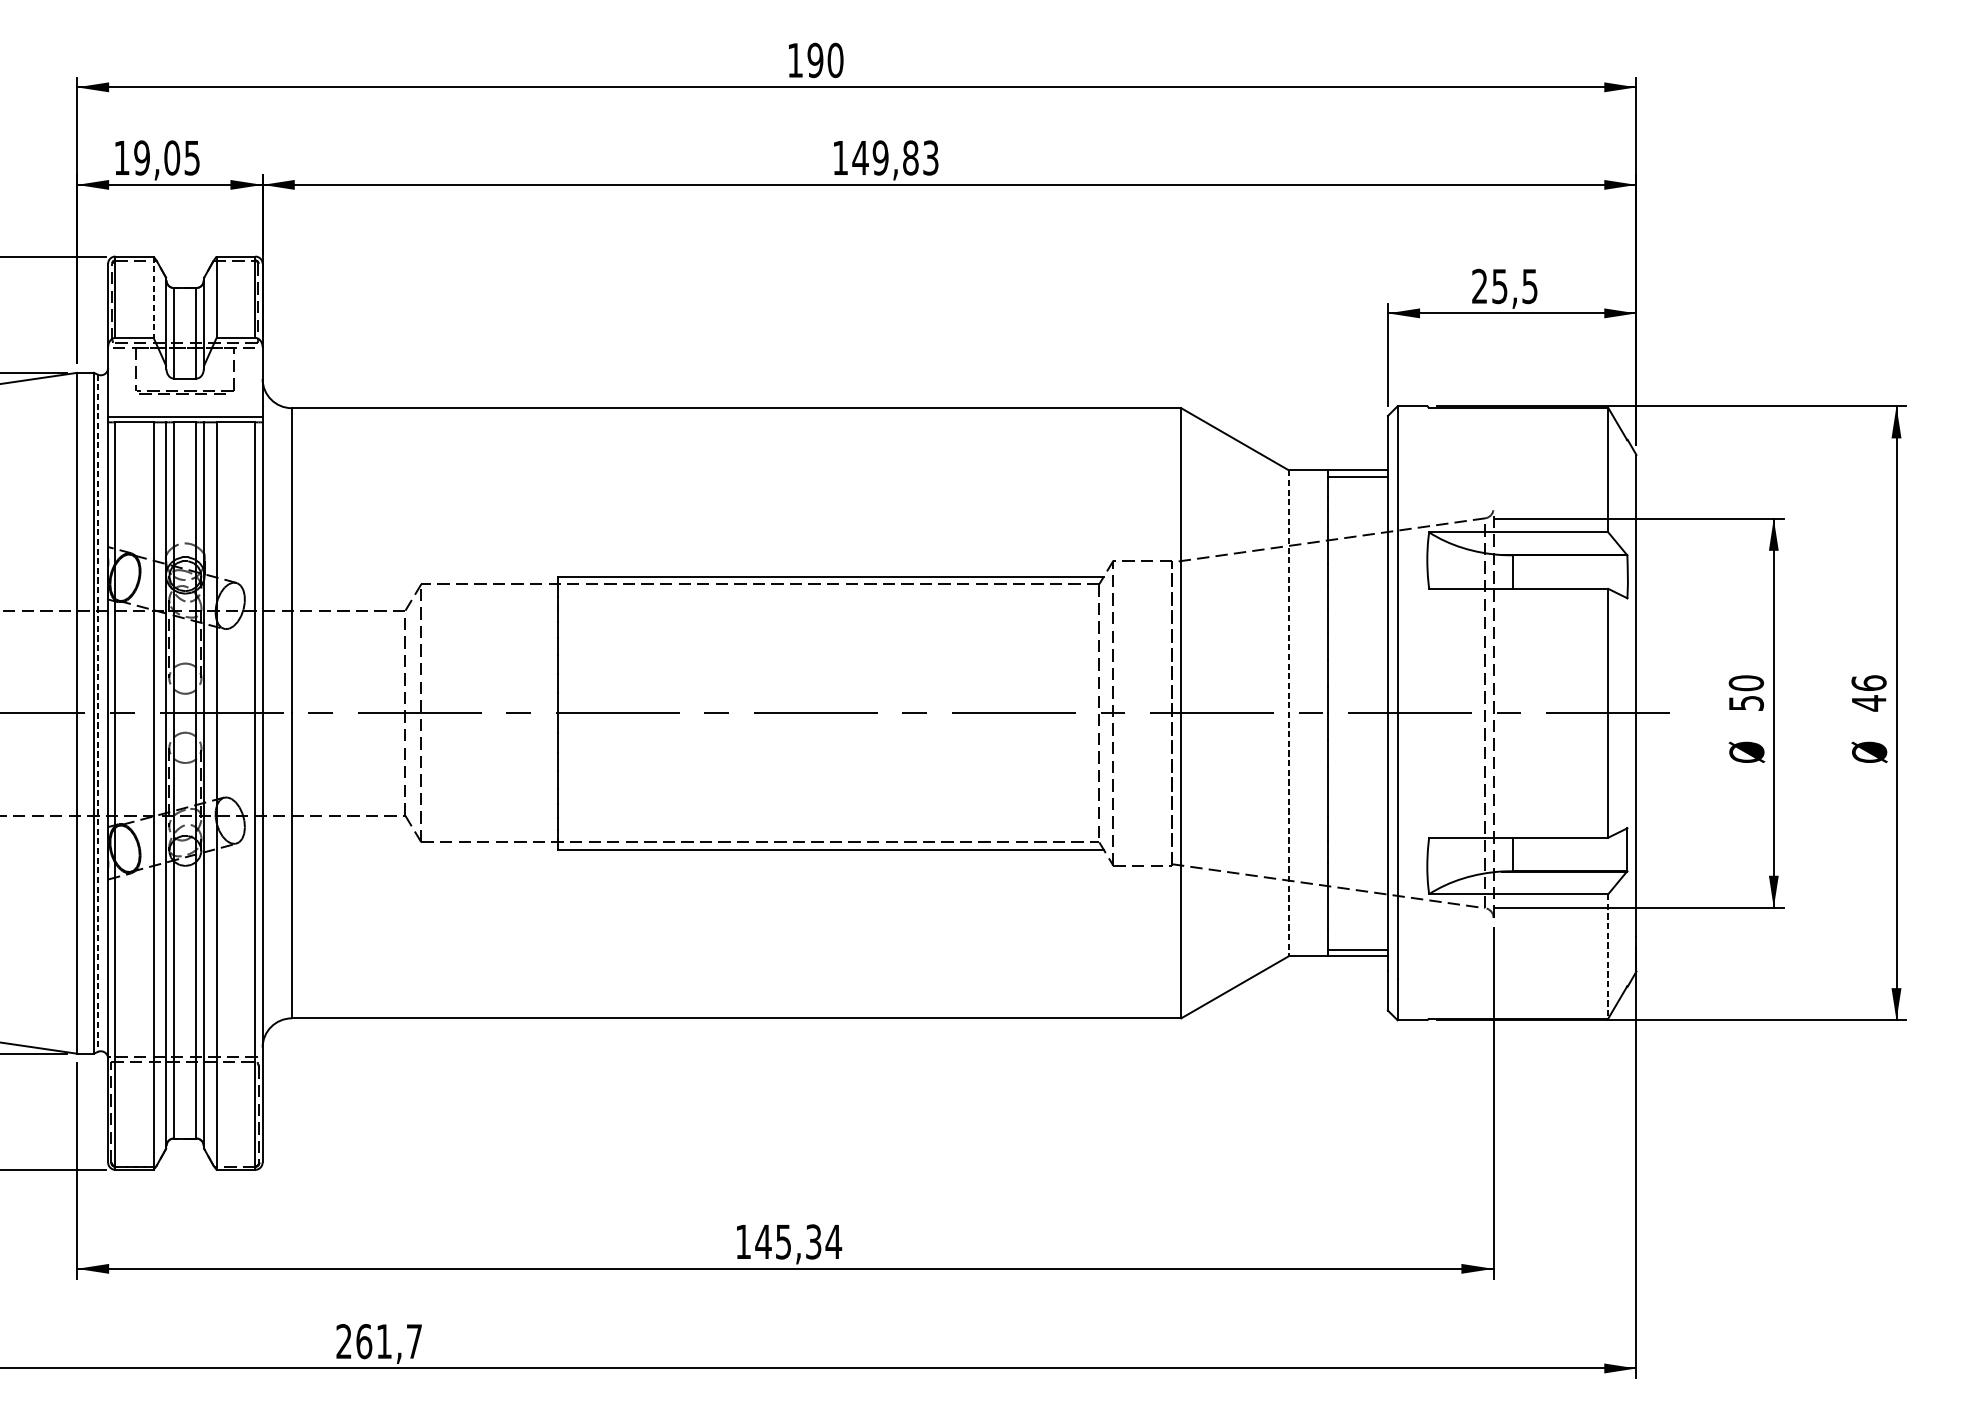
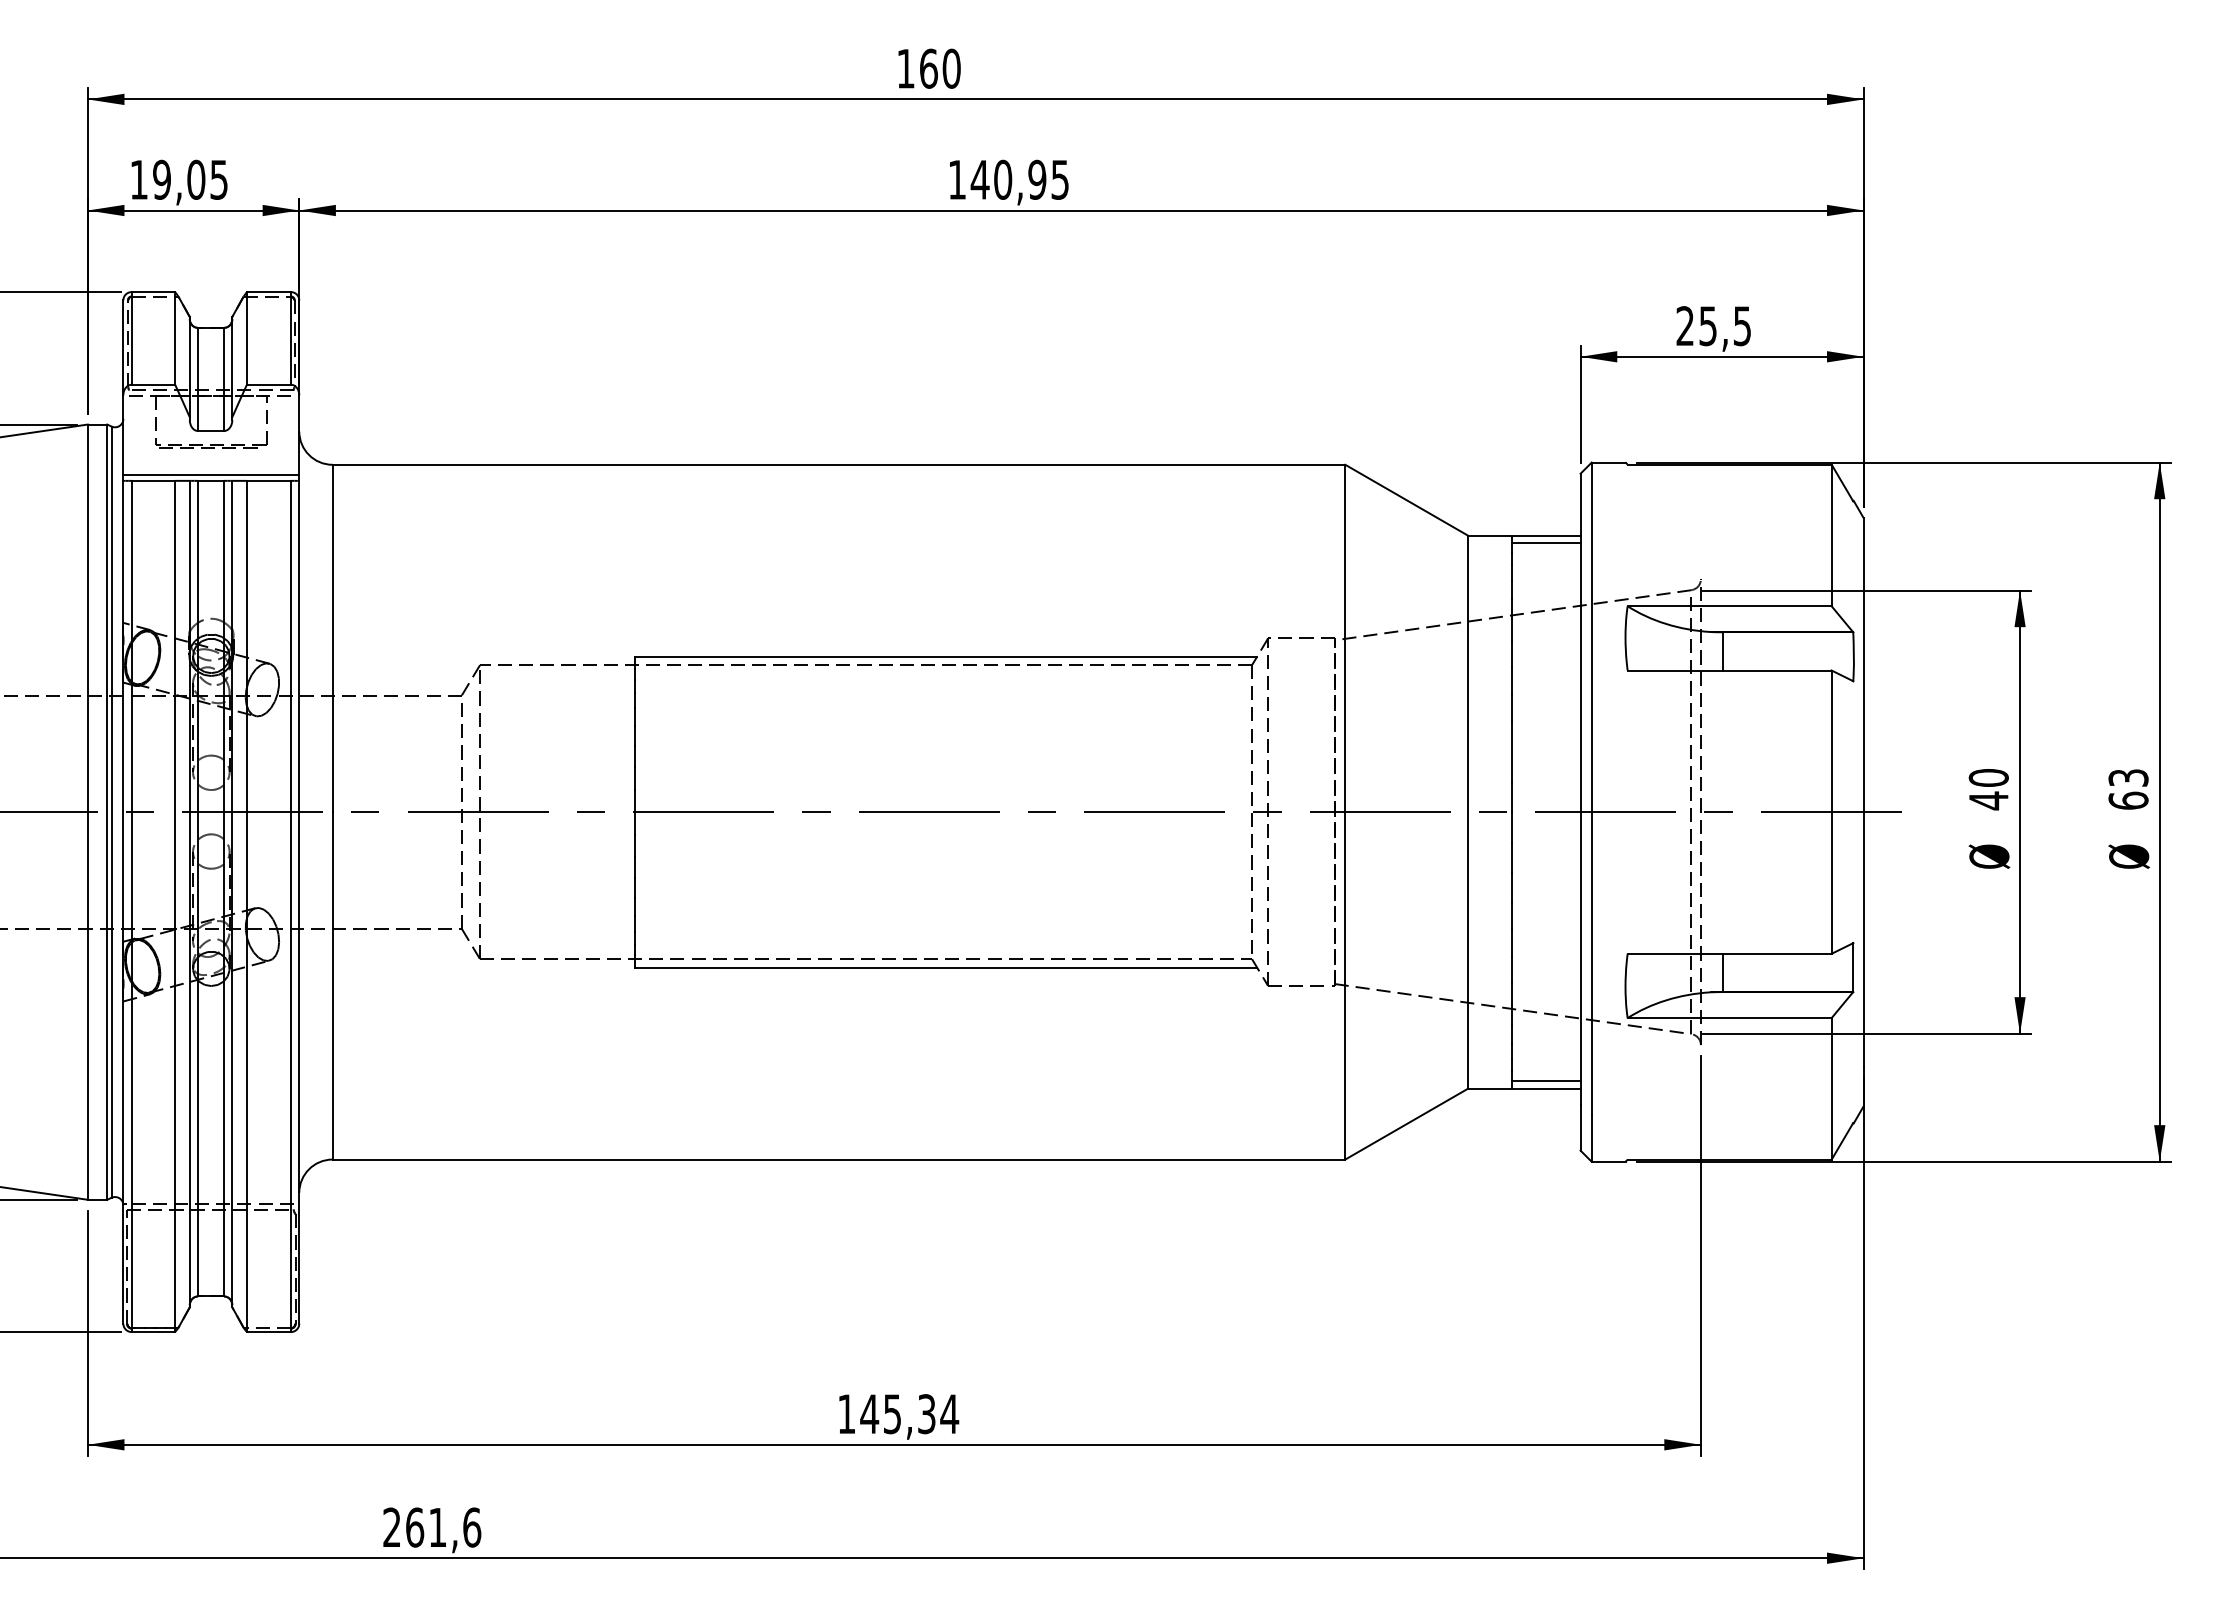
text: (815, 60) -> (928, 68), 190 -> 160
text: (905, 157) -> (1031, 179), 149,83 -> 140,95
line: (153, 297) -> (175, 338), dashed -> solid
text: (1869, 693) -> (2128, 789), 46 -> 63
text: (1746, 703) -> (1988, 800), 50 -> 40
line: (97, 713) -> (111, 812), dashed -> solid
line: (1288, 713) -> (1467, 812), dashed -> solid
line: (1608, 955) -> (1831, 1088), dashed -> solid
text: (414, 1341) -> (472, 1527), 261,7 -> 261,6

